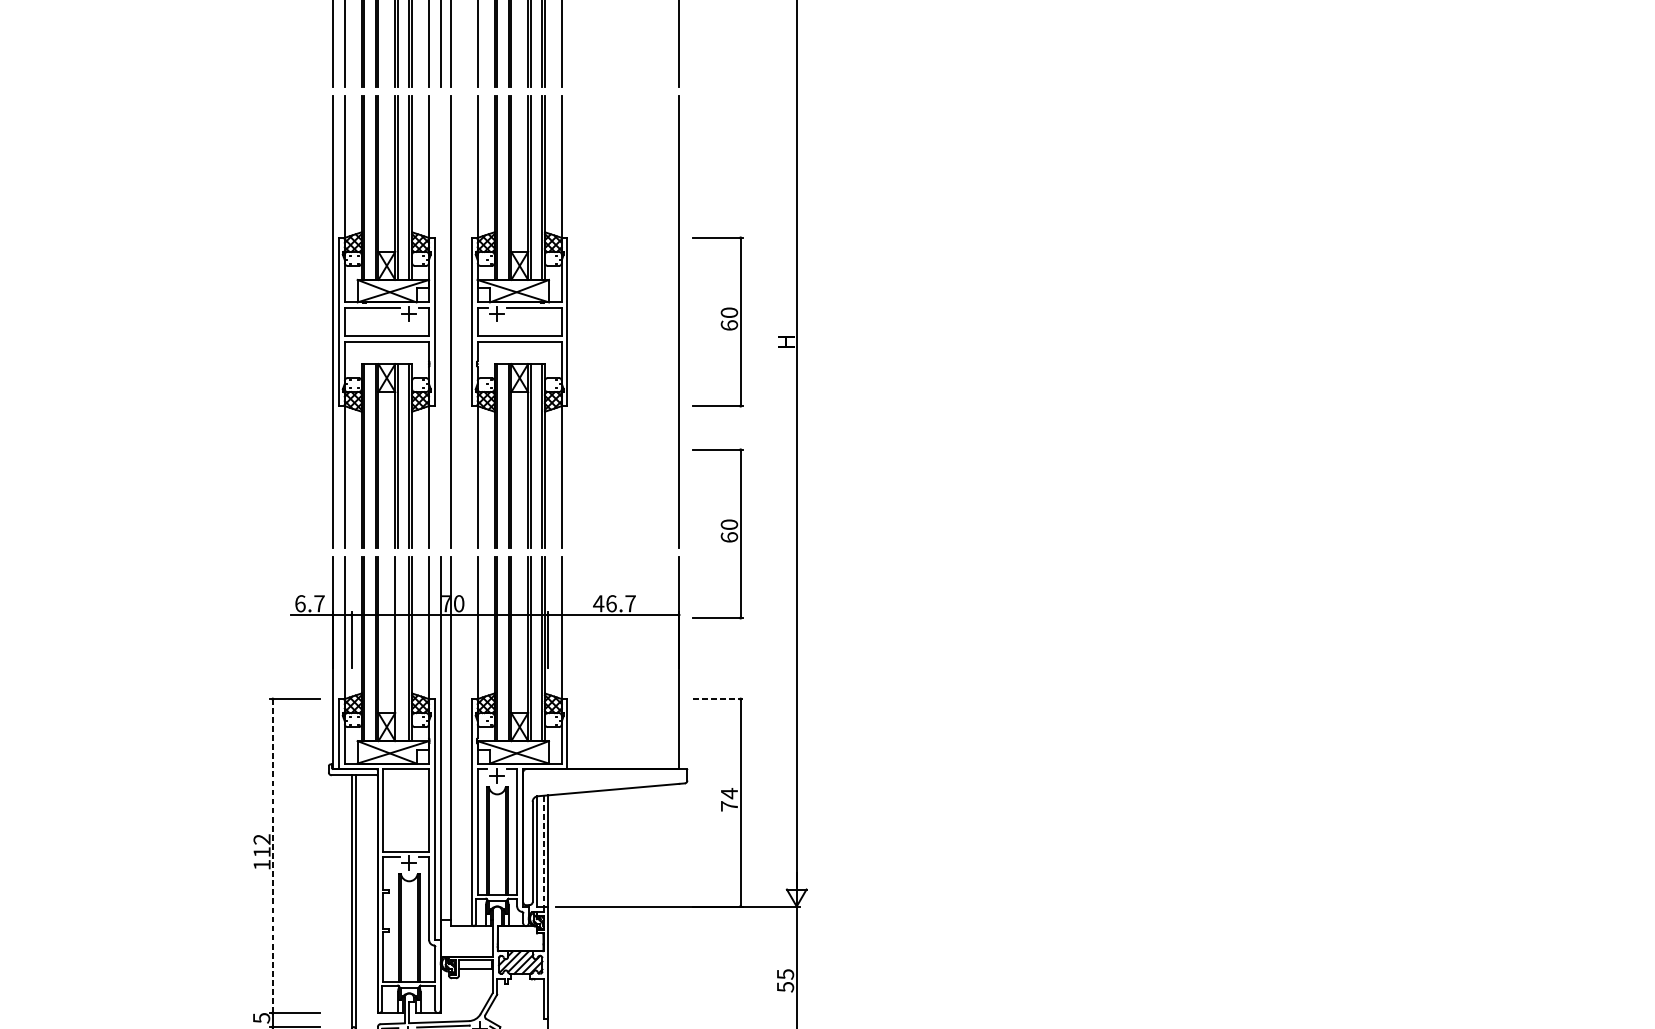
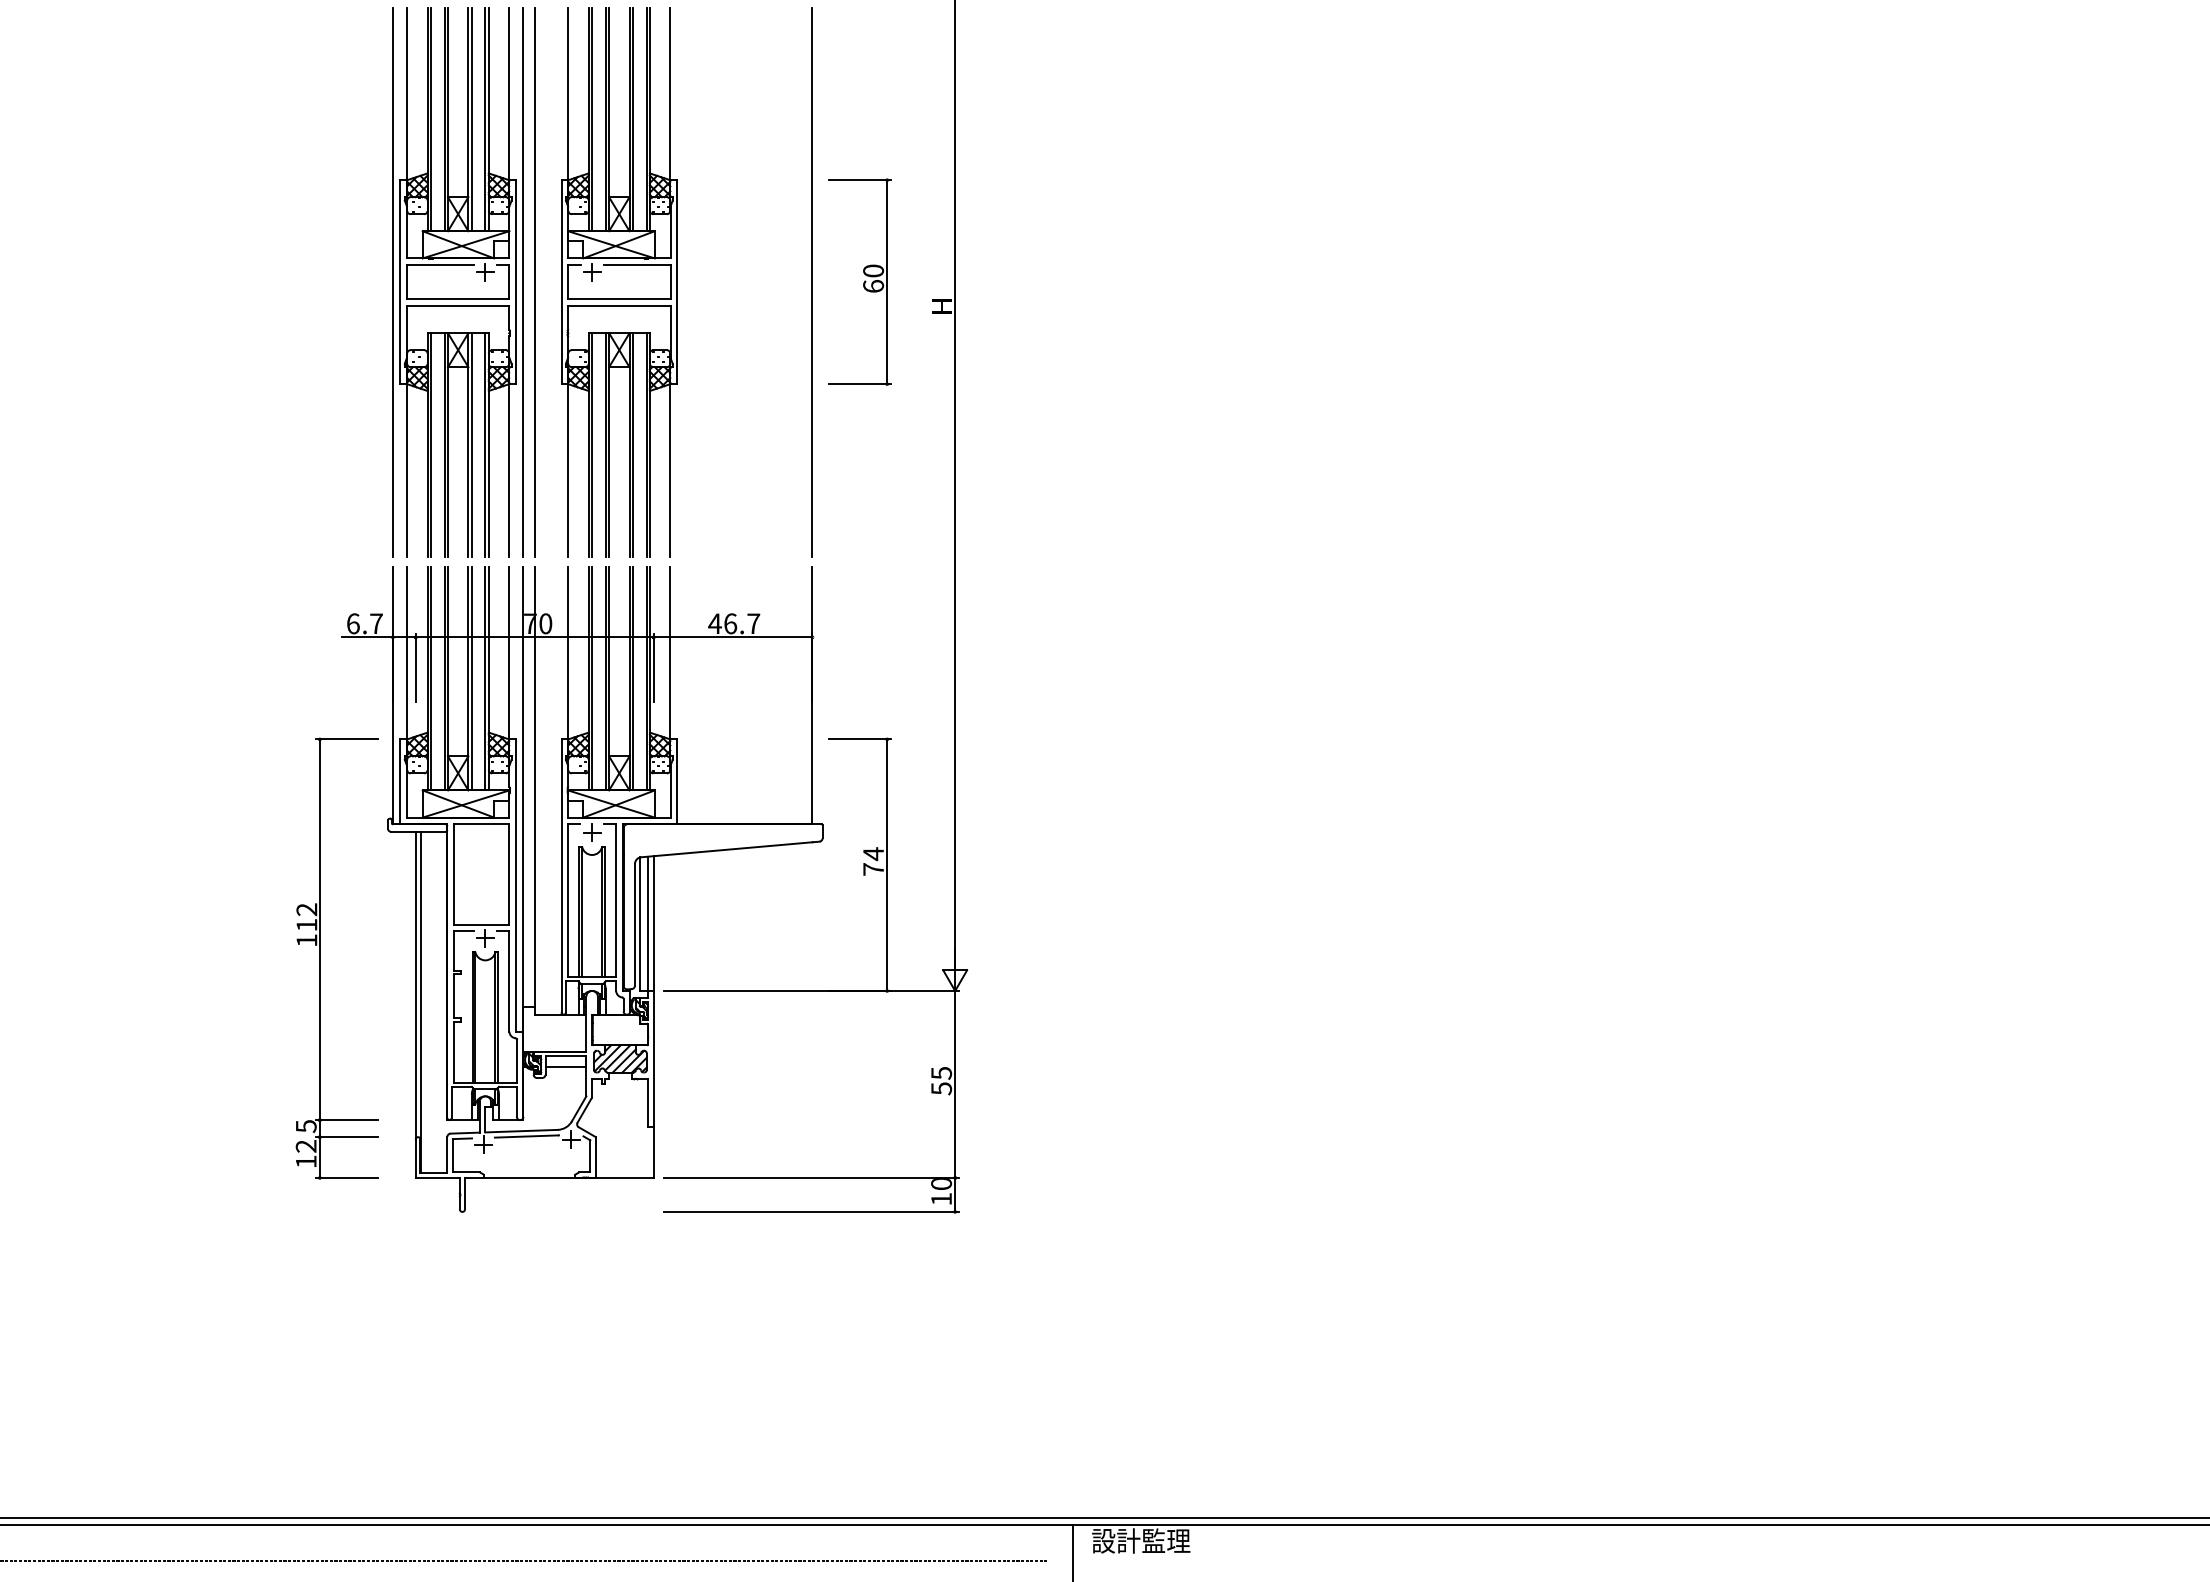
line: (440, 321) -> (523, 281), added
part: (717, 533) -> (859, 538), removed
line: (397, 648) -> (471, 678), added
line: (718, 699) -> (860, 739), dashed -> solid
line: (543, 851) -> (648, 924), dashed -> solid
line: (272, 855) -> (319, 929), dashed -> solid

